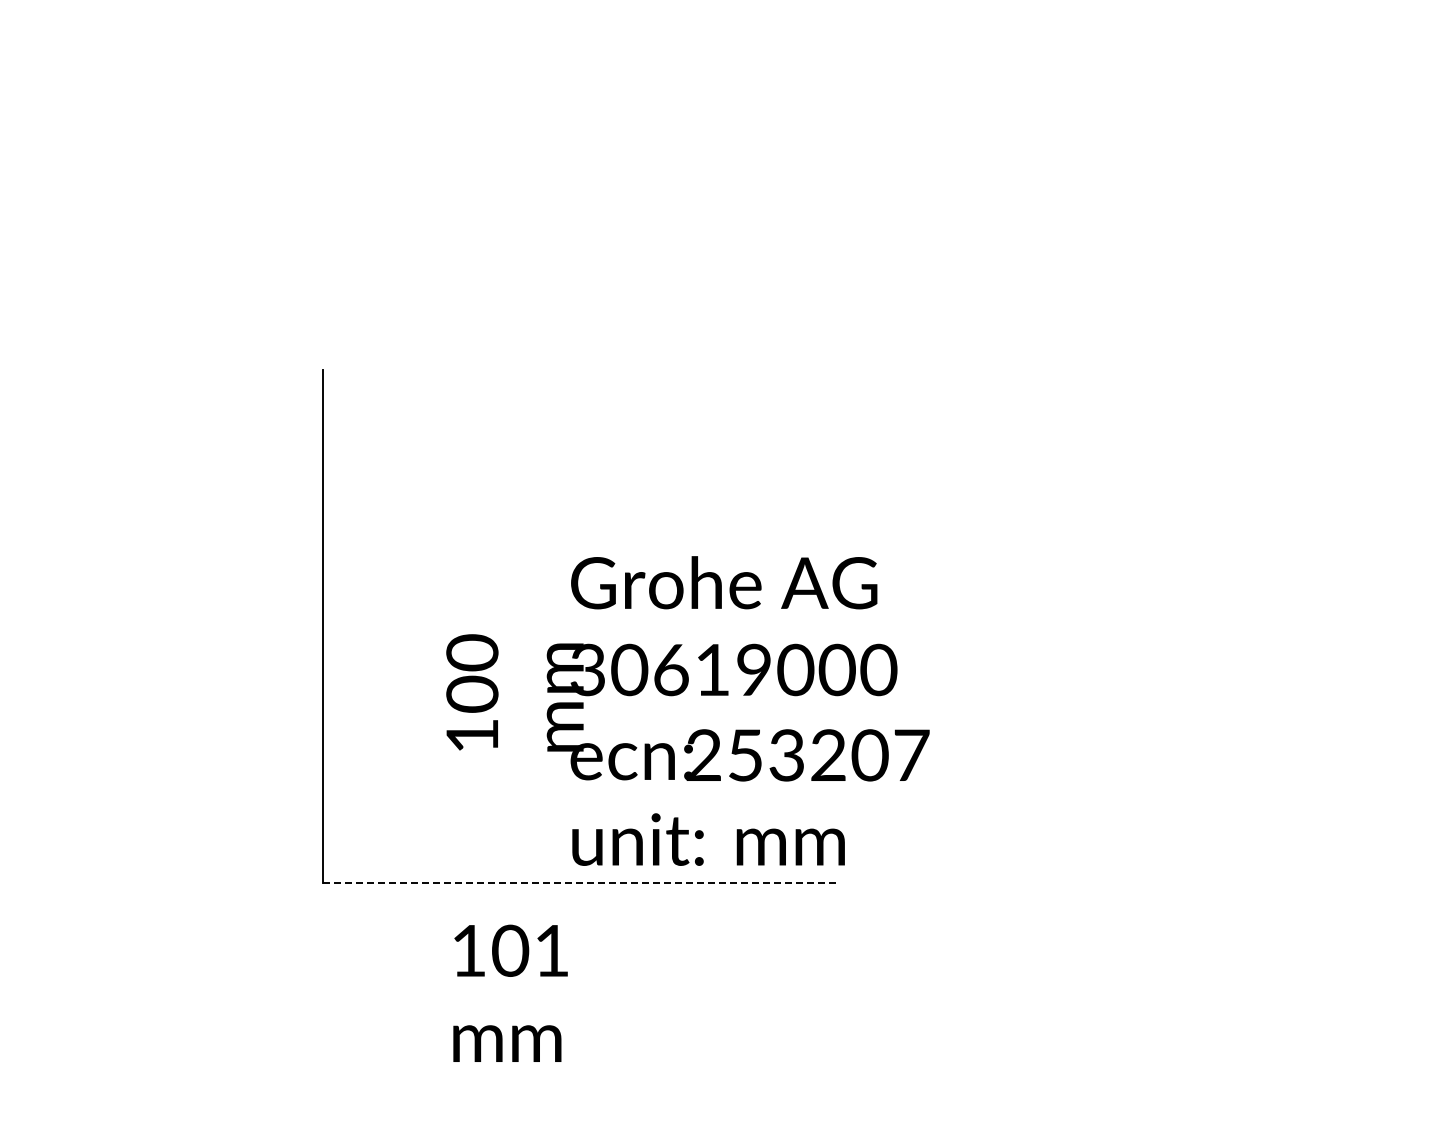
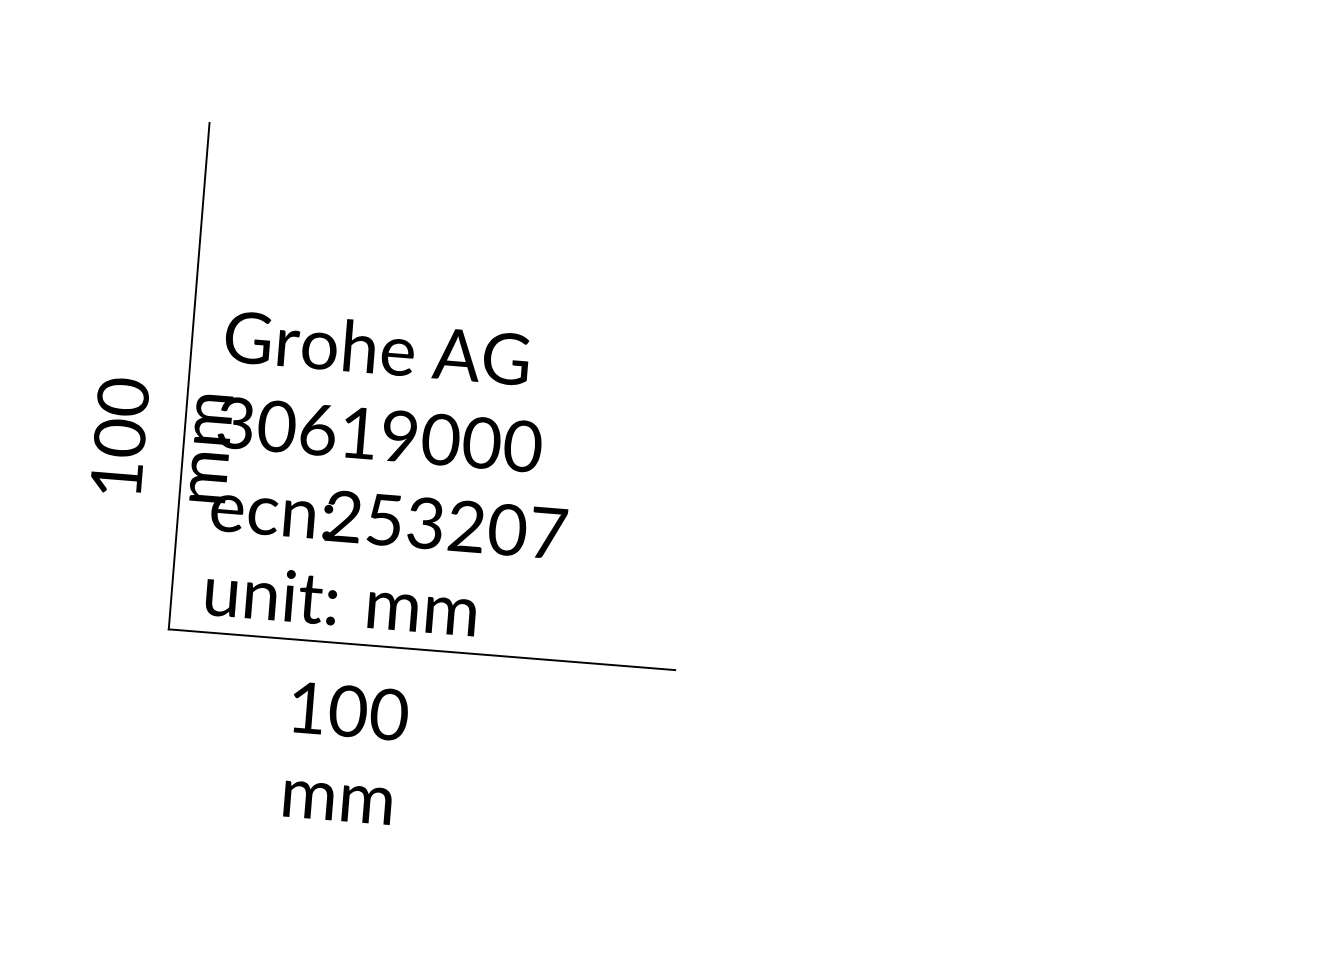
text: (687, 710) -> (330, 471), moved
line: (579, 882) -> (421, 649), dashed -> solid
text: (551, 950) -> (388, 714), 101 -> 100

